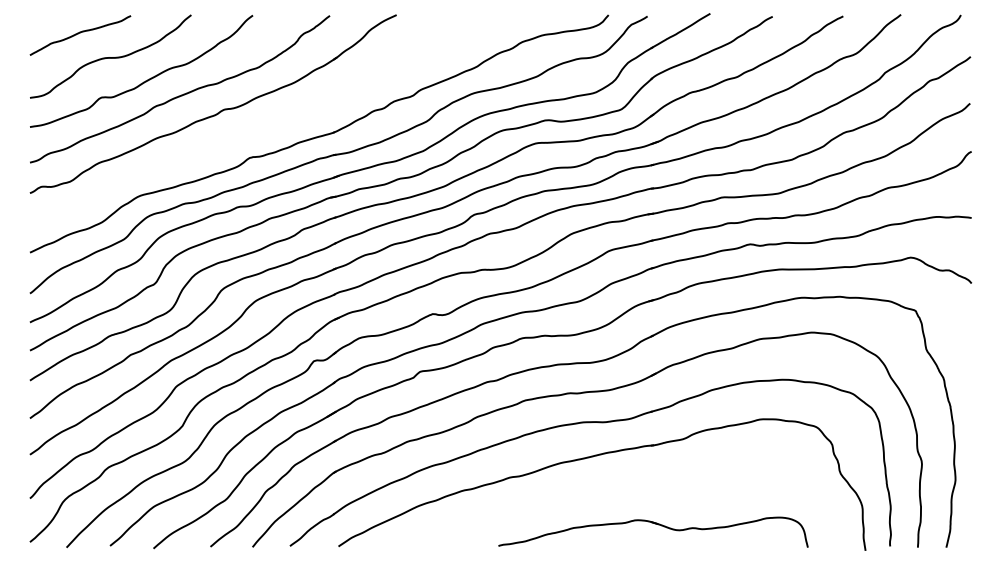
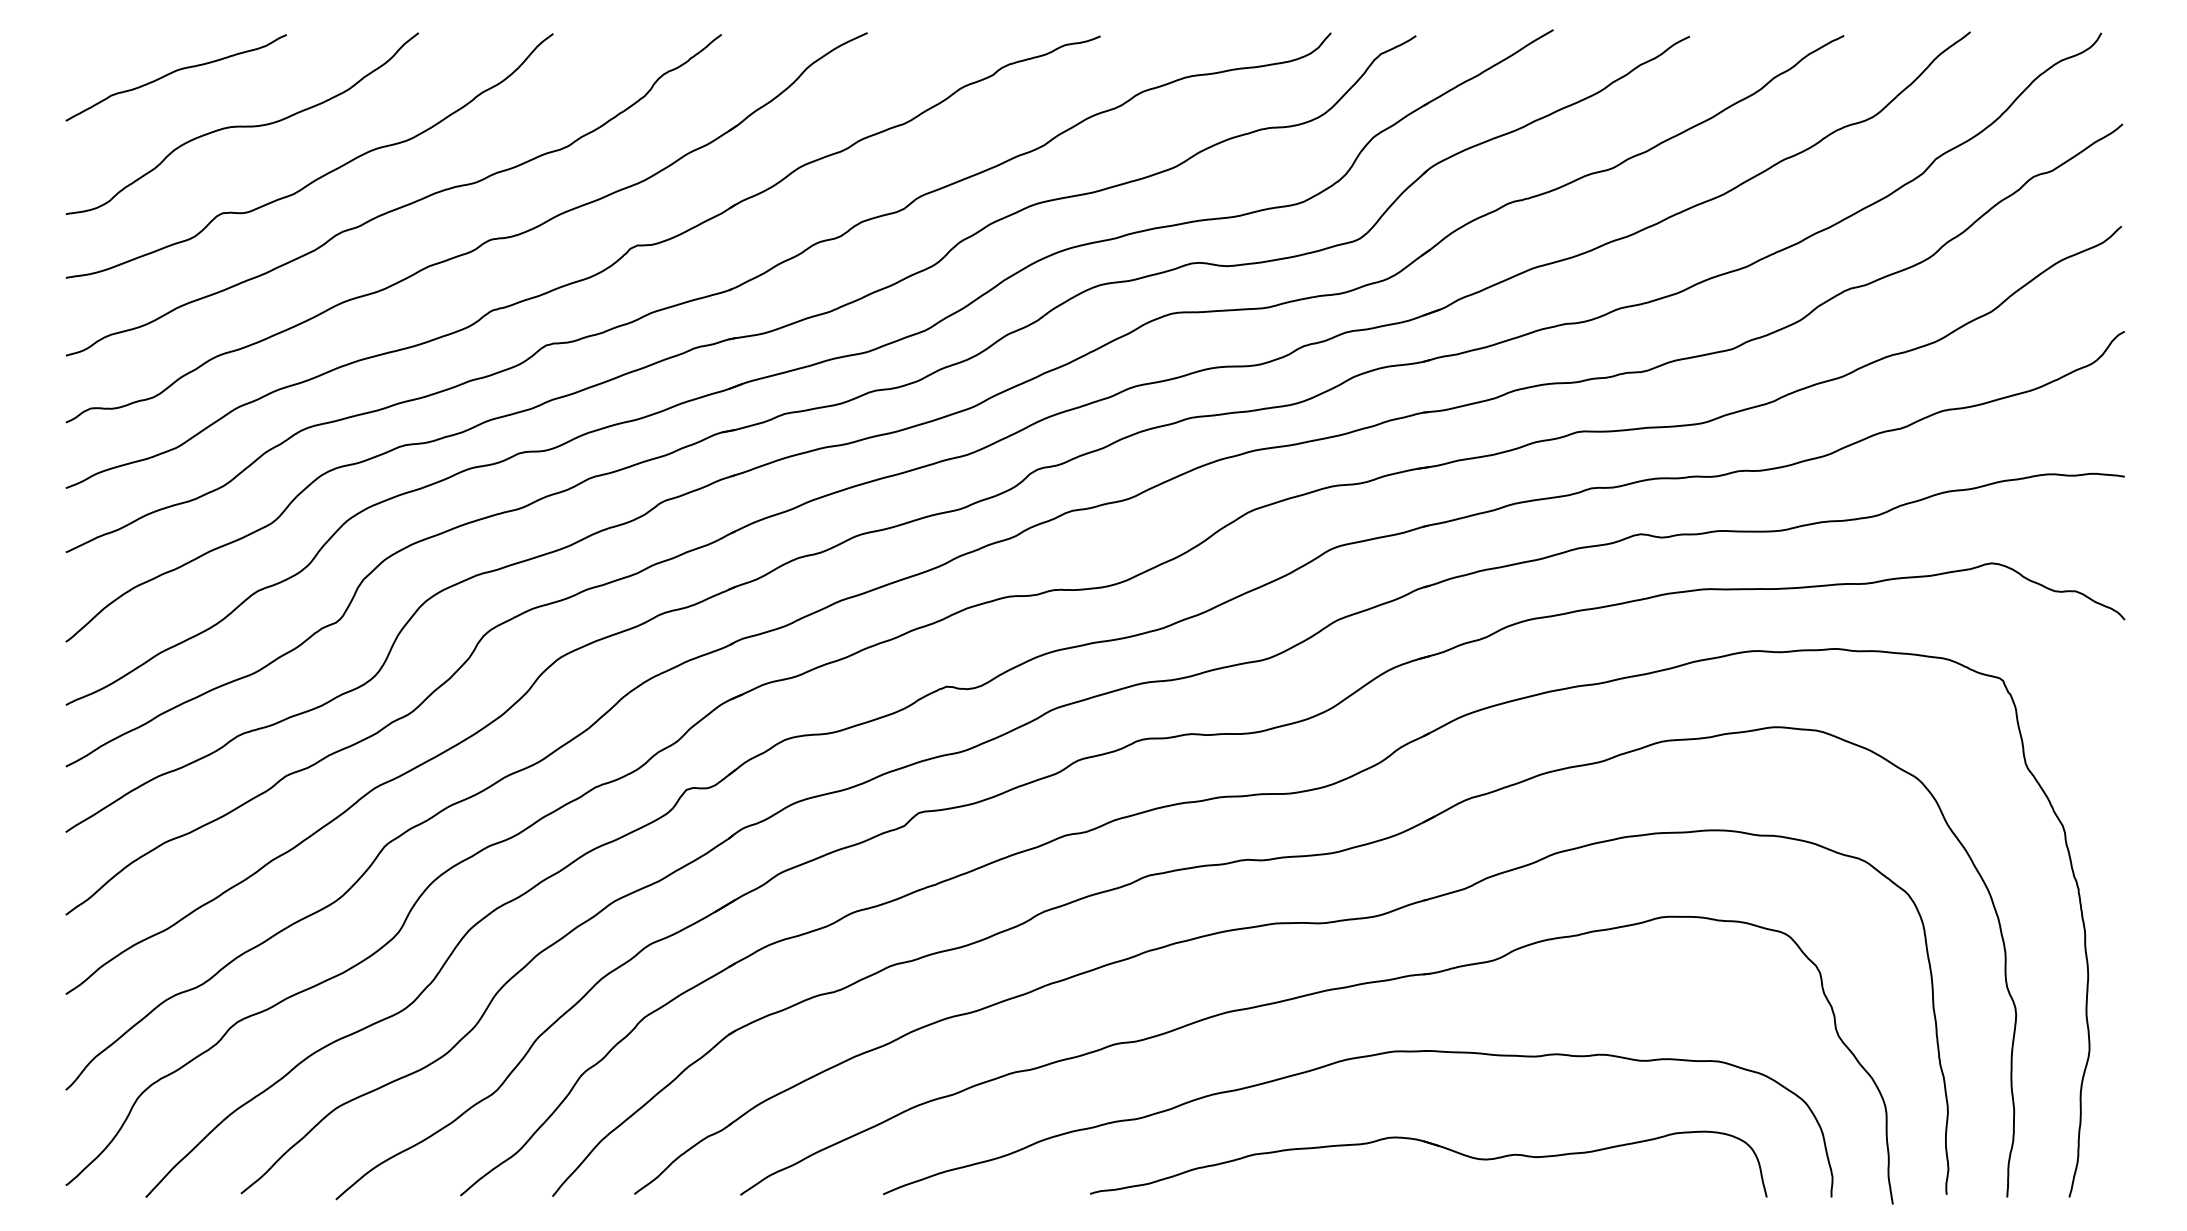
part: (267, 126) -> (585, 276), added
part: (610, 487) -> (1335, 1065), added

